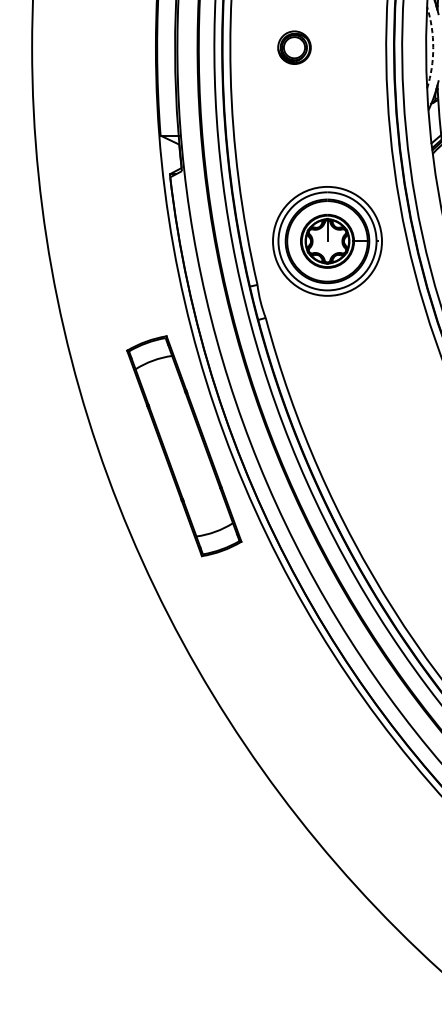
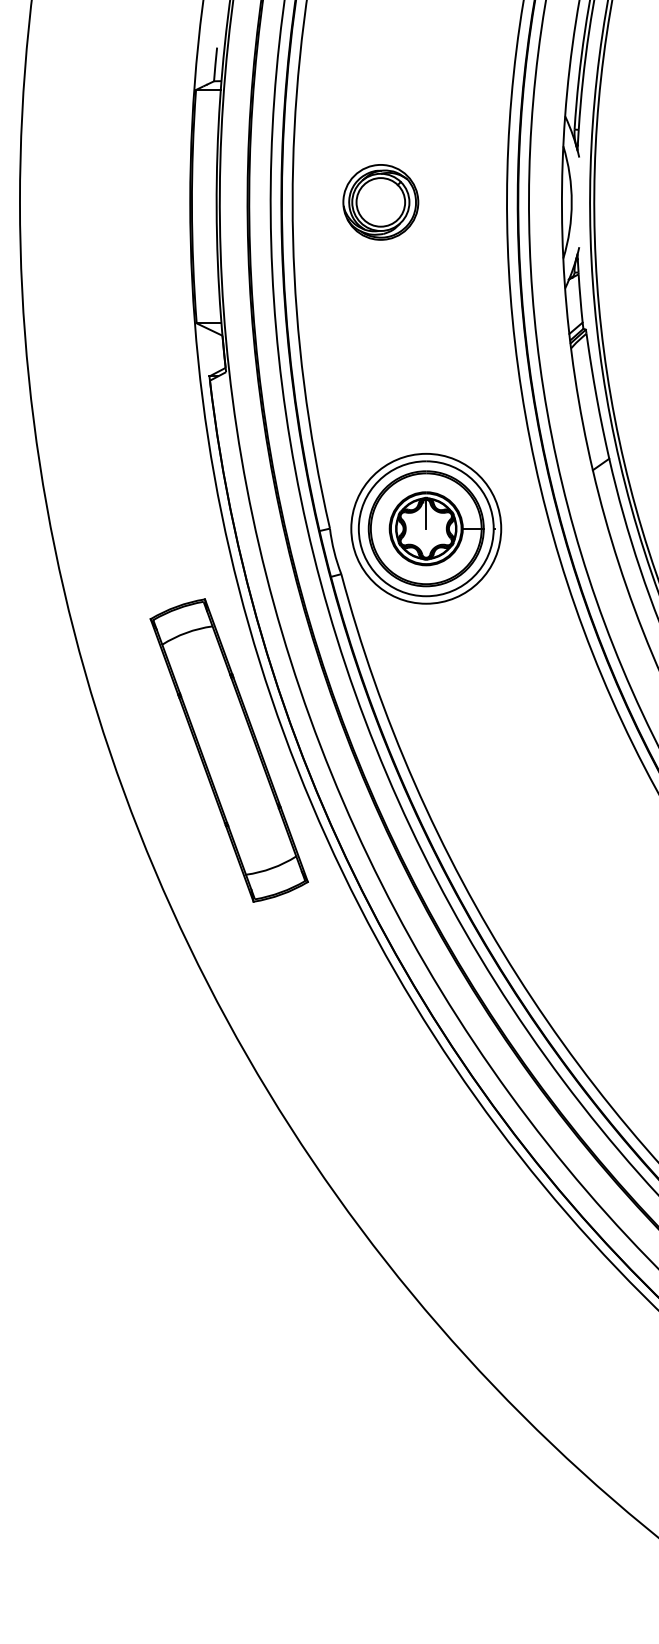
part: (294, 47) -> (380, 202), size x1.67
arc: (433, 47) -> (571, 202), dashed -> solid
part: (327, 241) -> (426, 528), moved

